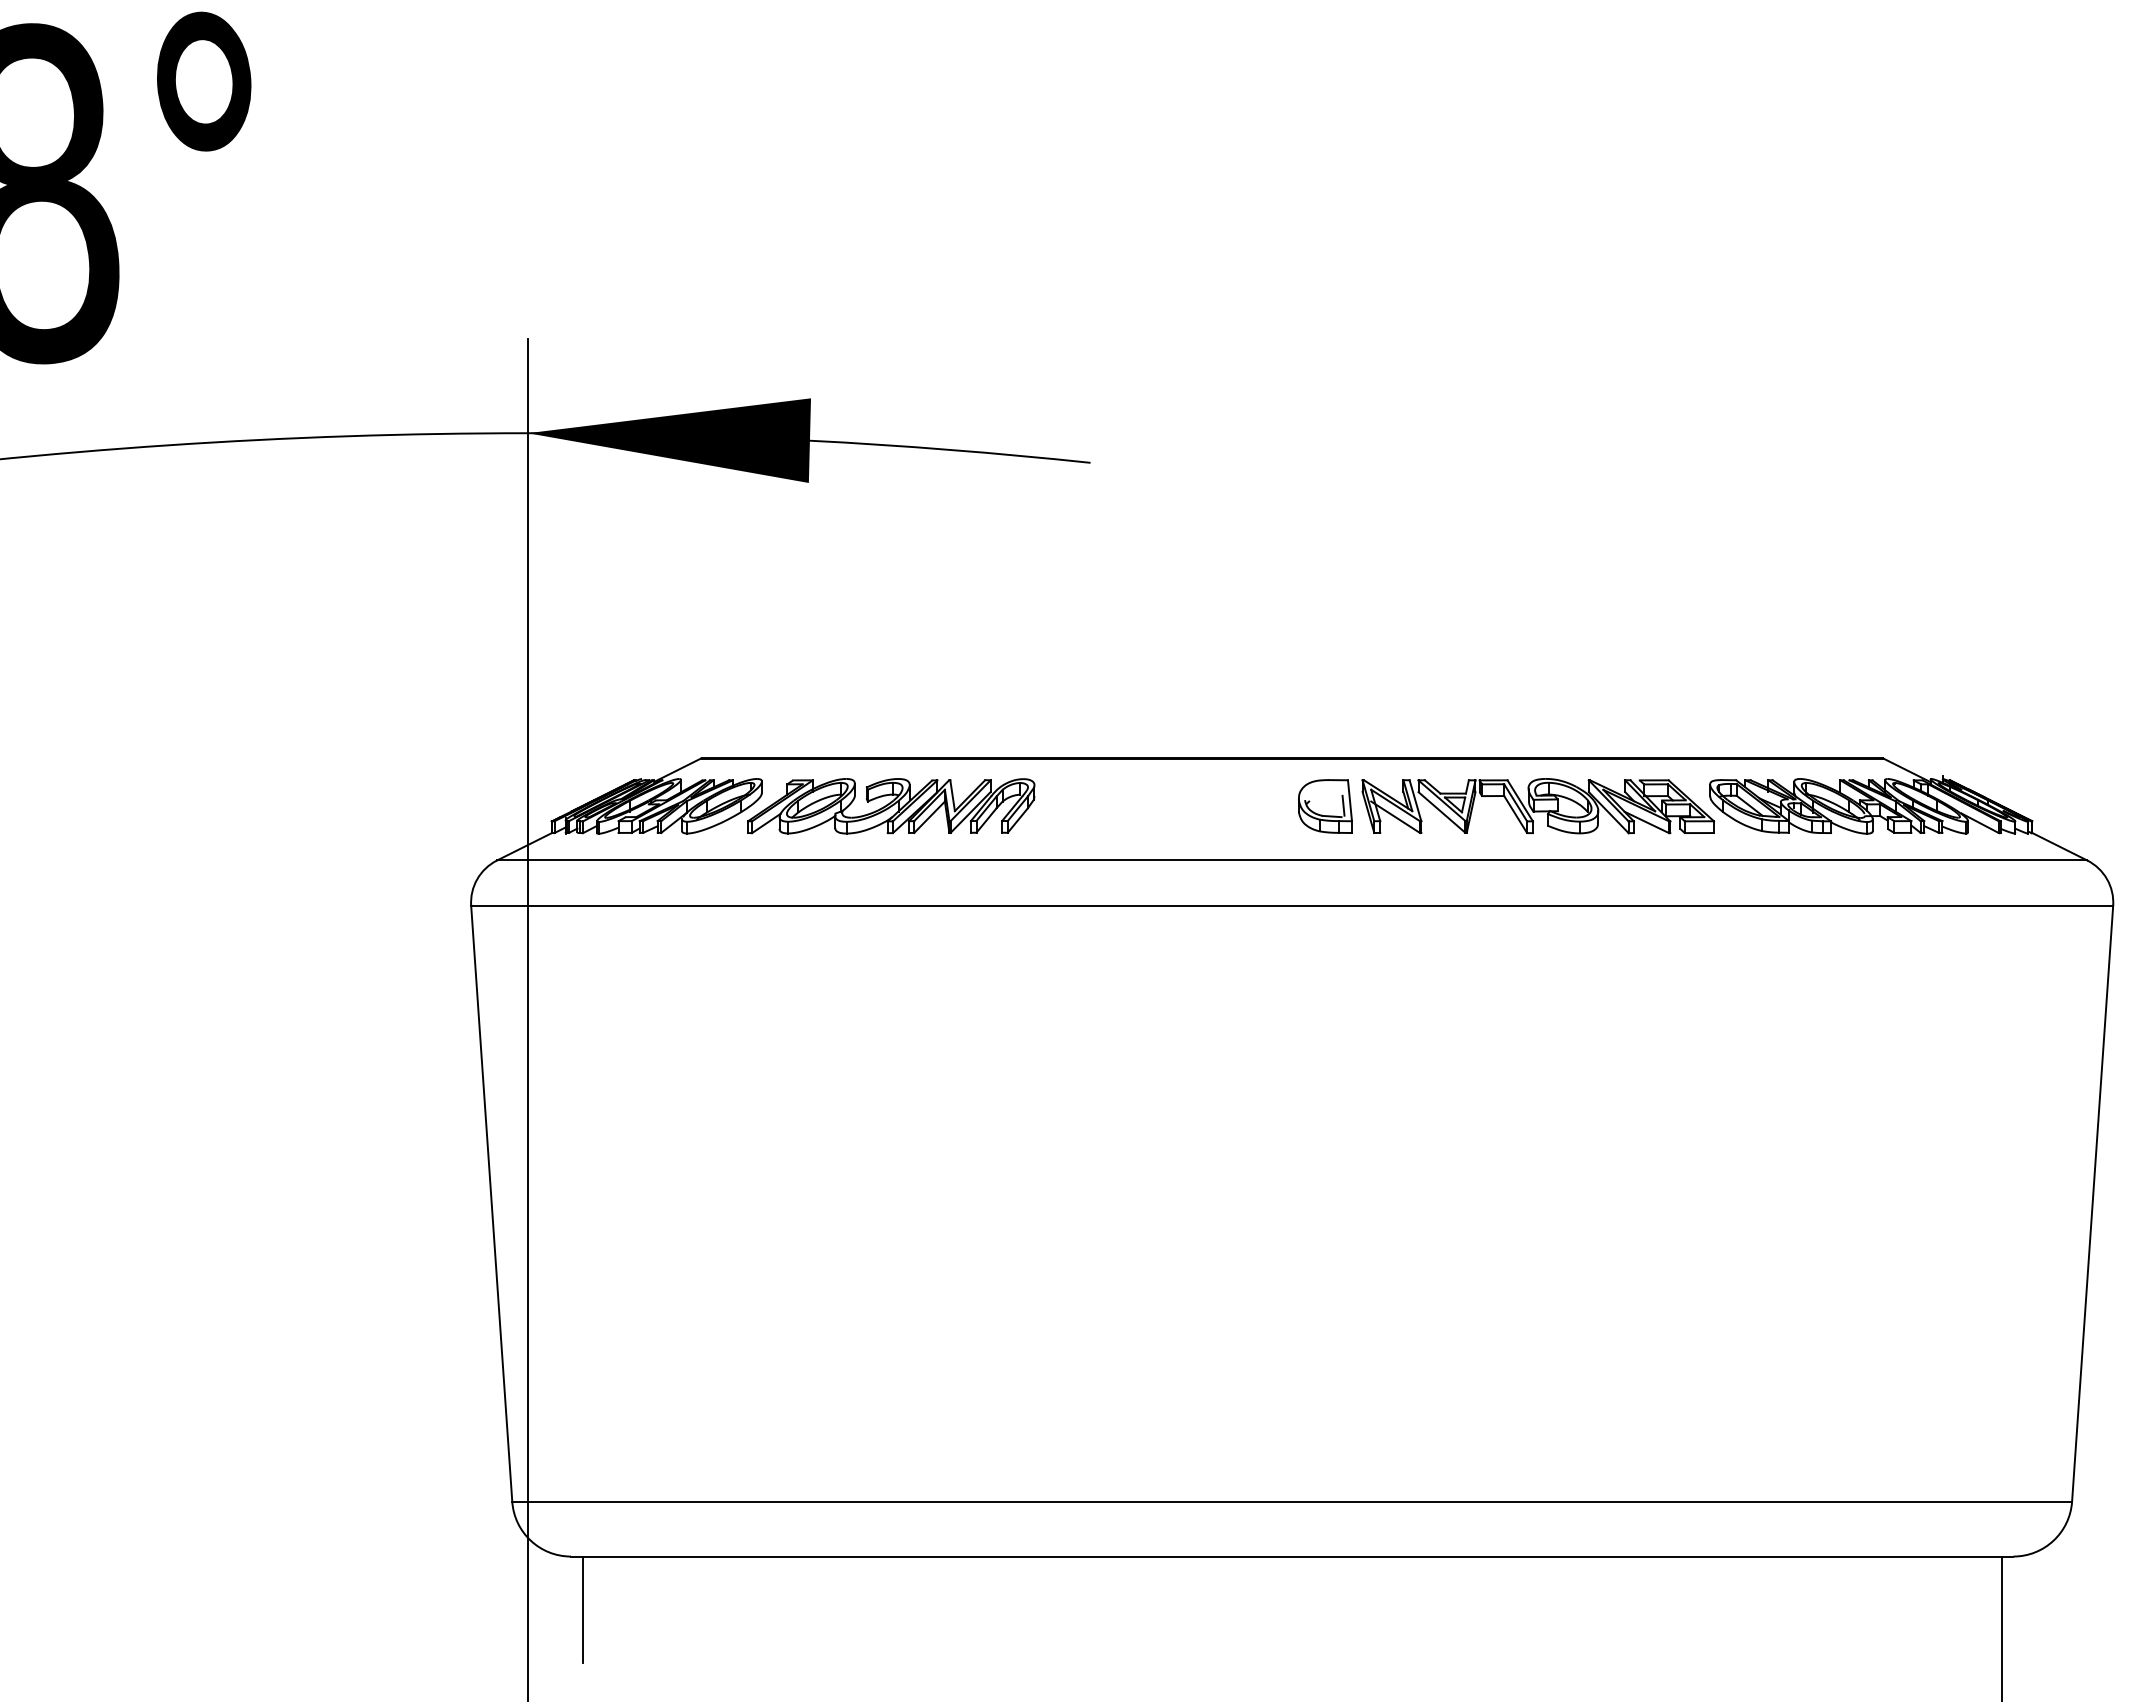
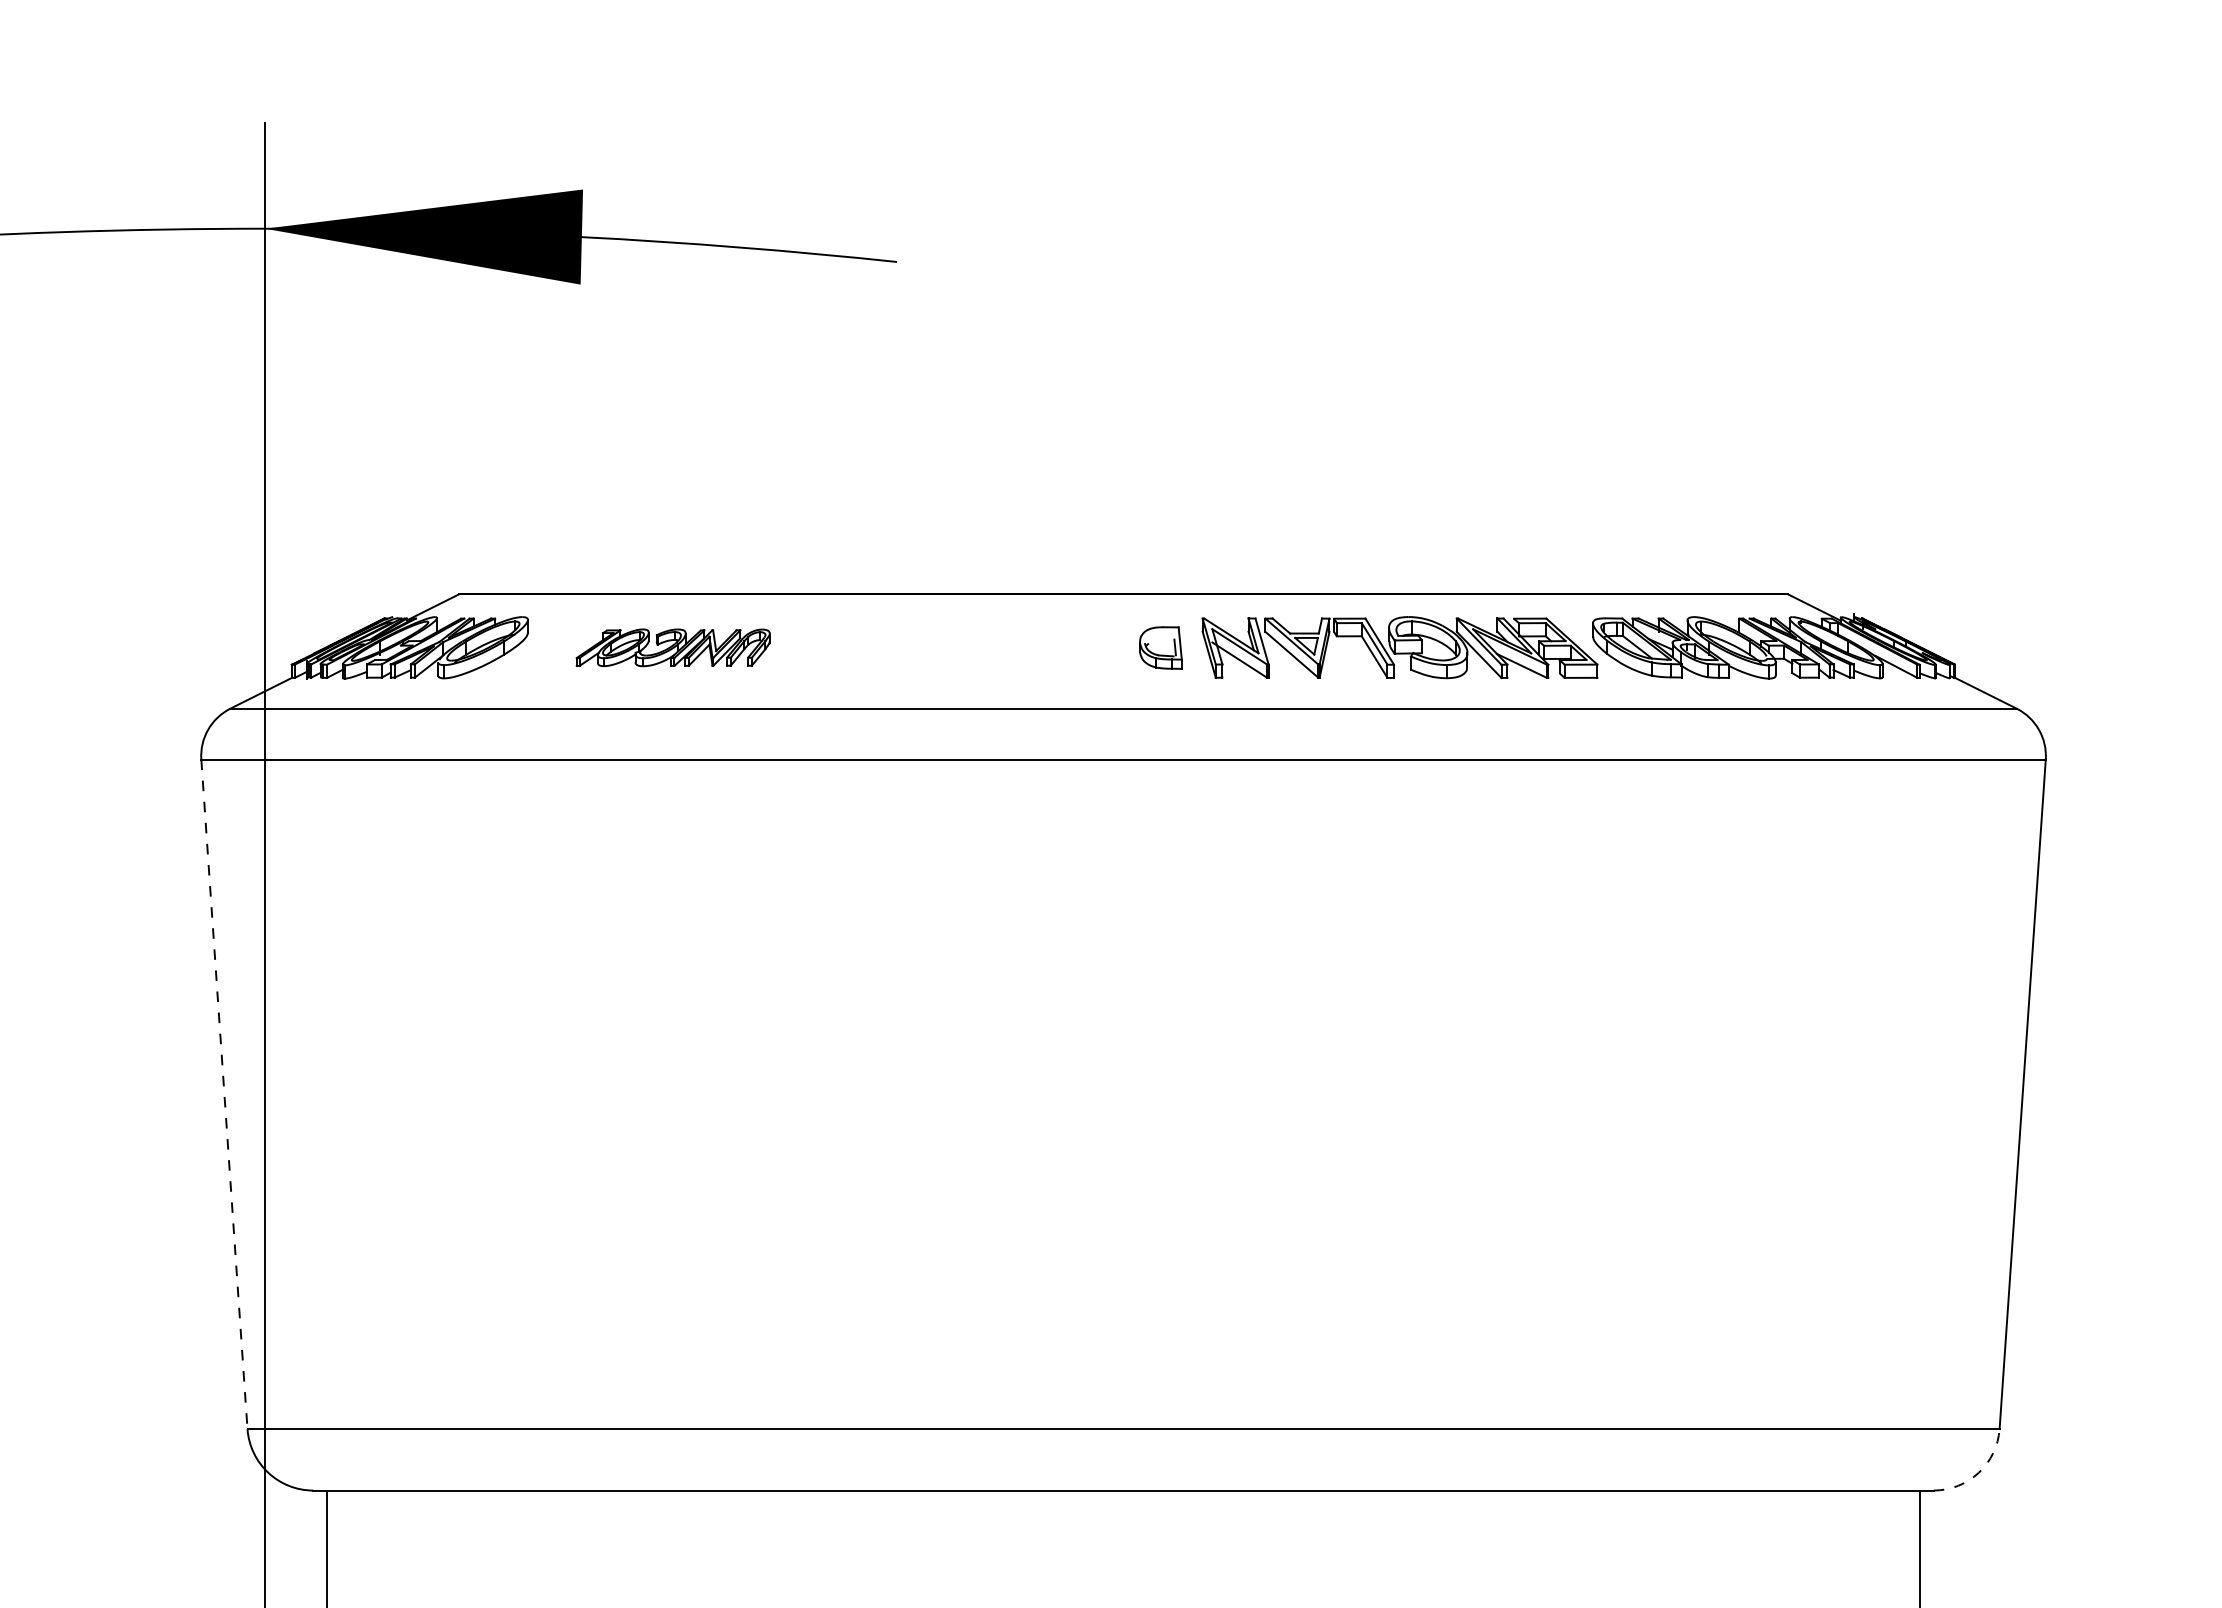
part: (891, 806) -> (673, 648), size x0.6
part: (1325, 806) -> (1160, 648), size x0.7
line: (491, 1203) -> (224, 1093), solid -> dashed
arc: (2053, 1540) -> (1978, 1472), solid -> dashed

